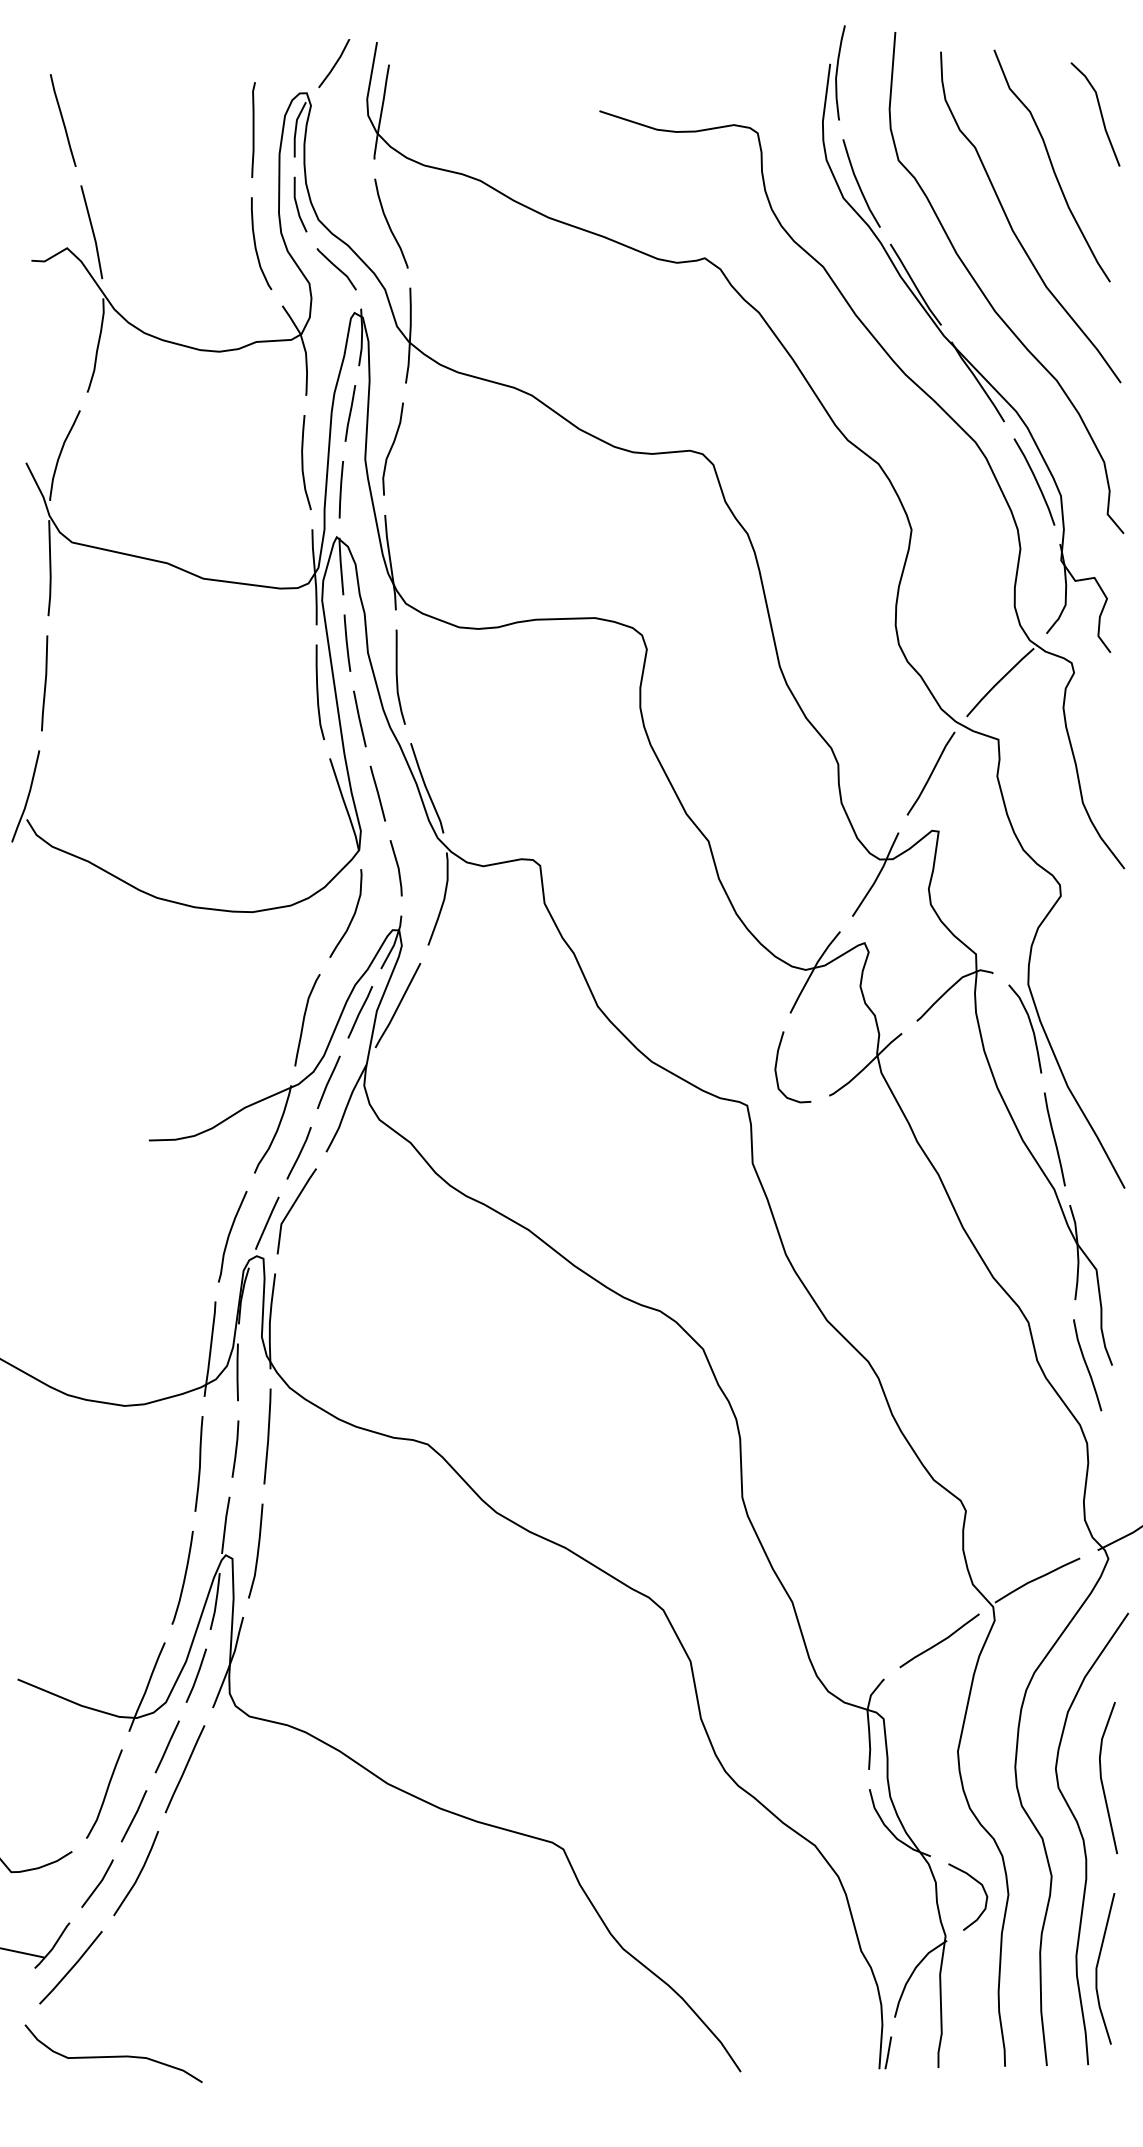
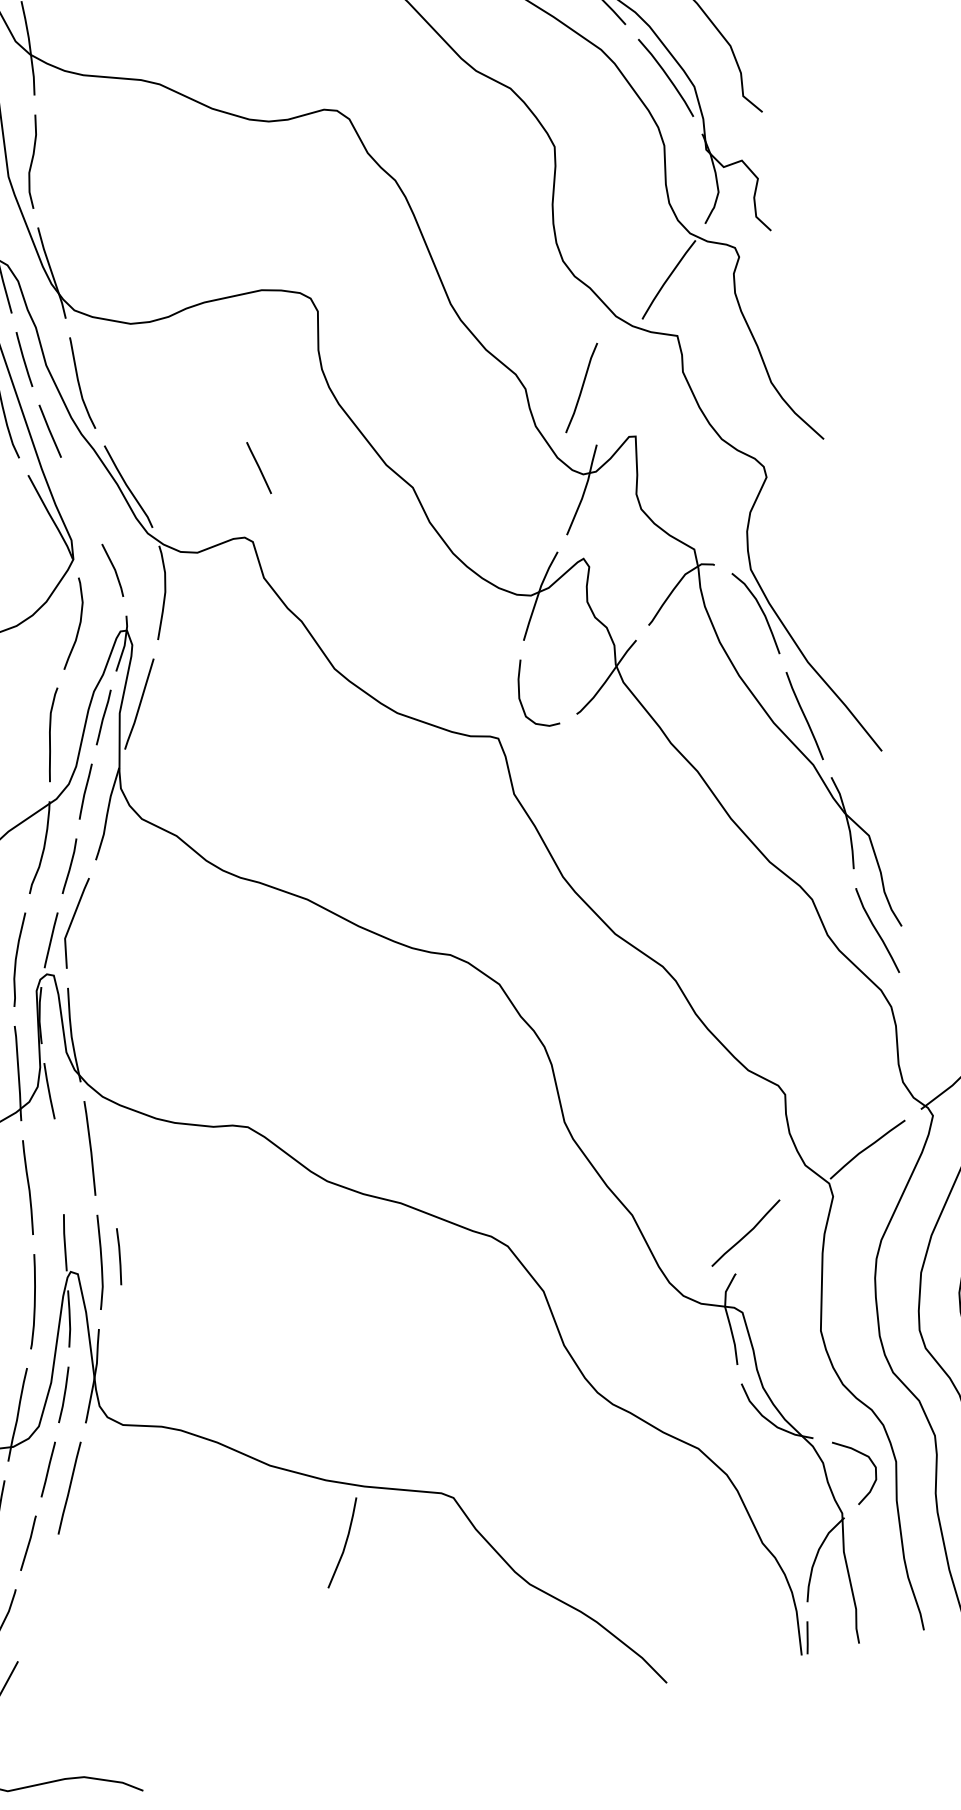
curve: (930, 773) -> (581, 387), moved
line: (377, 793) -> (258, 467), moved
line: (235, 1448) -> (118, 1256), moved
curve: (939, 1641) -> (745, 1233), moved
curve: (138, 1874) -> (344, 1543), moved

